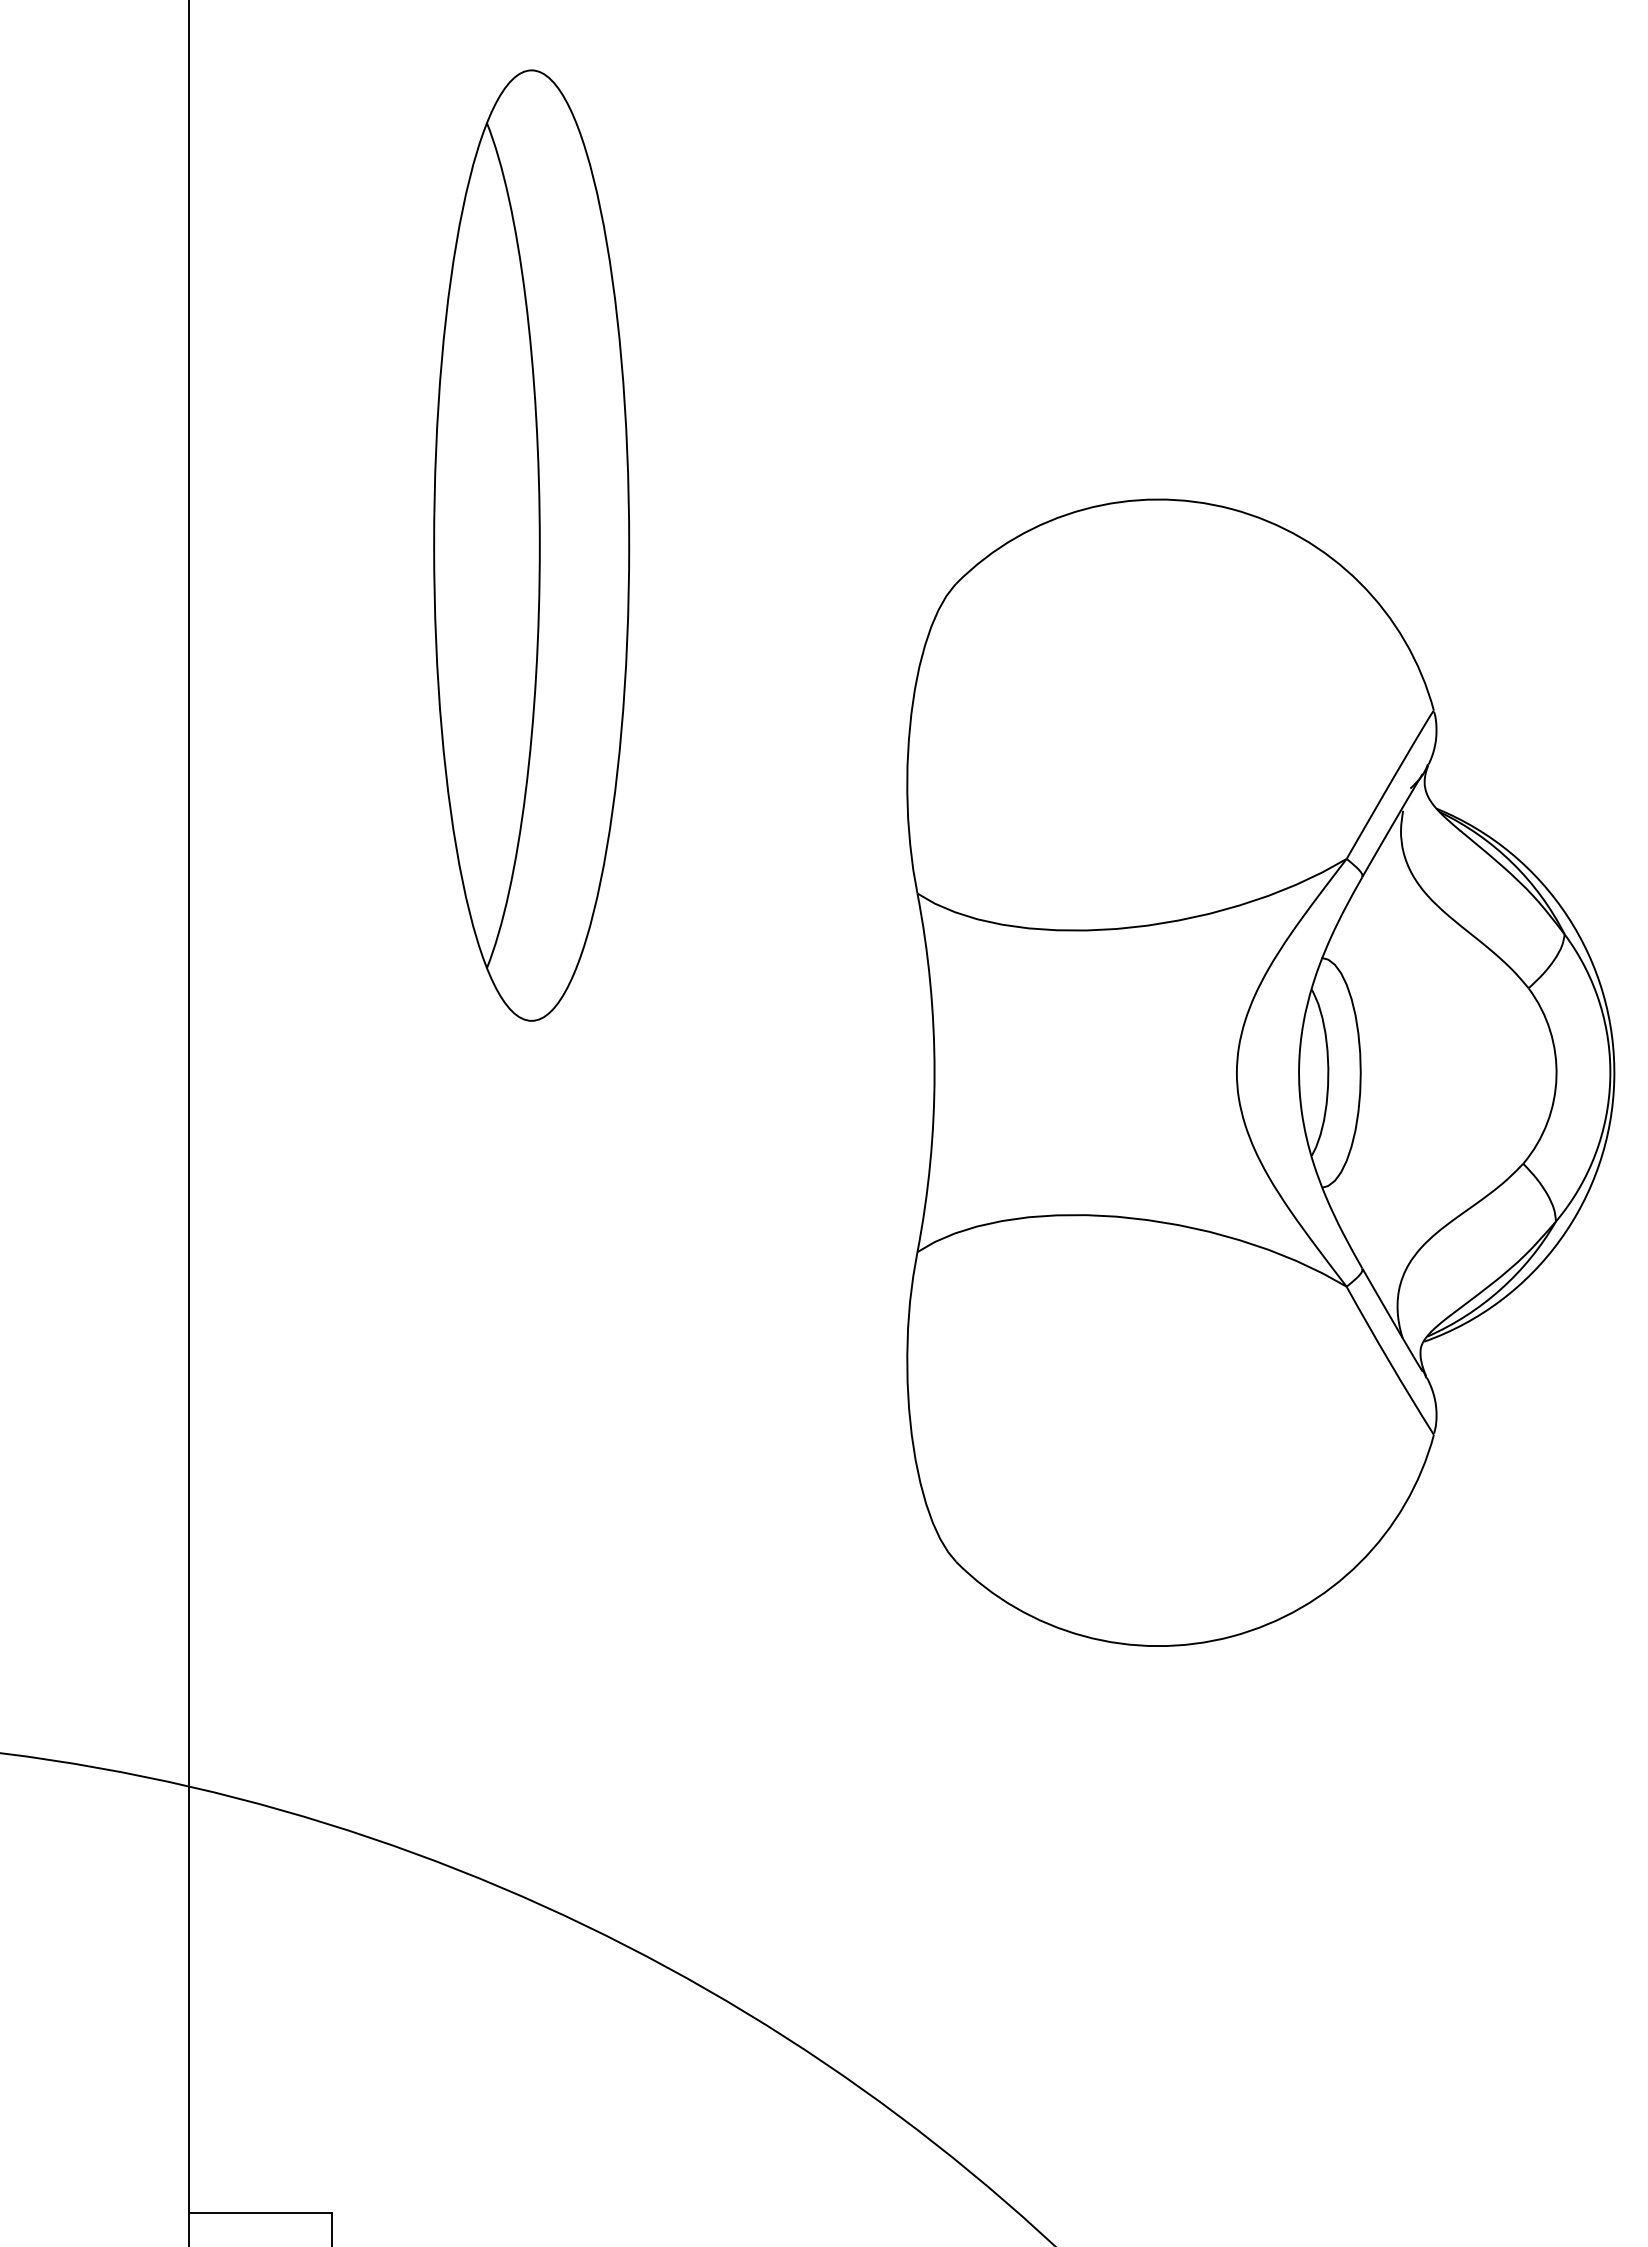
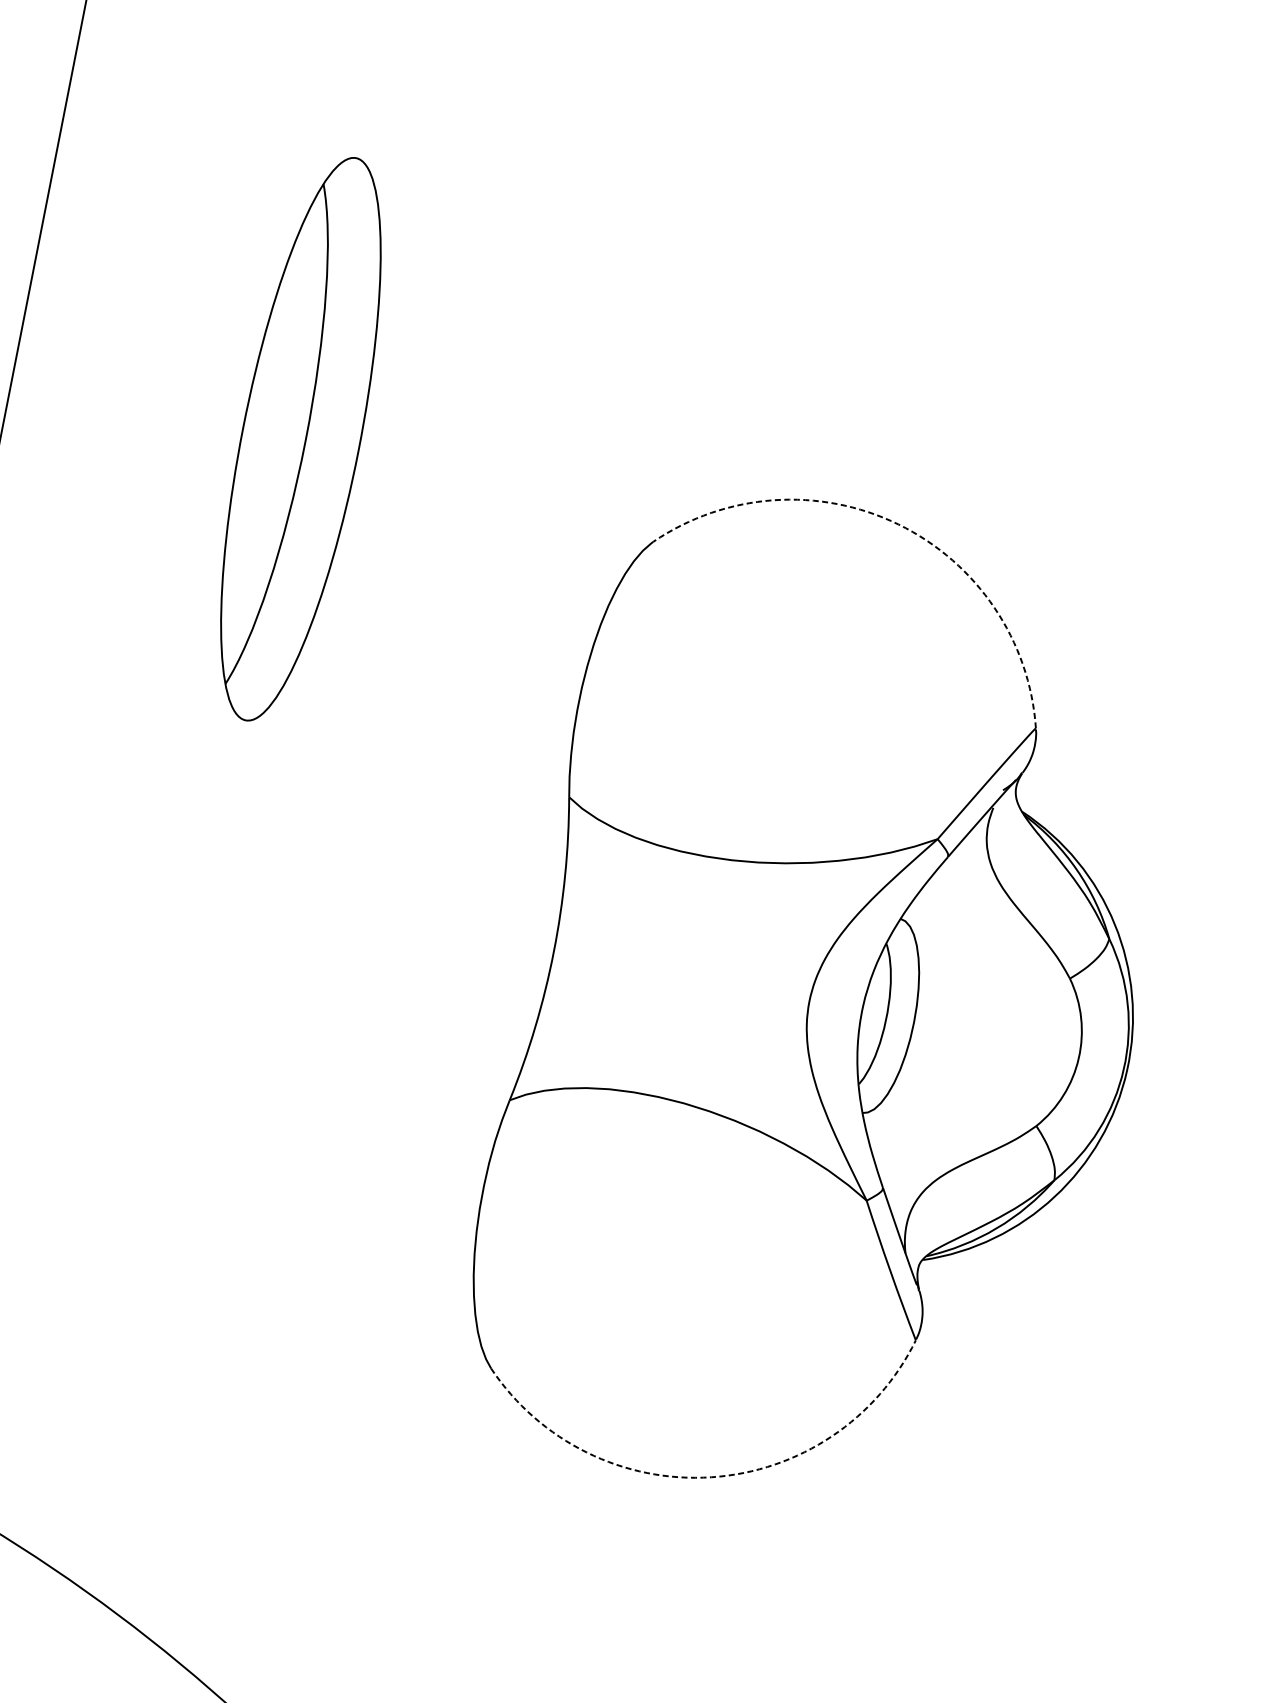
arc: (1231, 509) -> (898, 524), solid -> dashed
part: (531, 545) -> (300, 439), size x0.7
arc: (1231, 1636) -> (711, 1477), solid -> dashed

